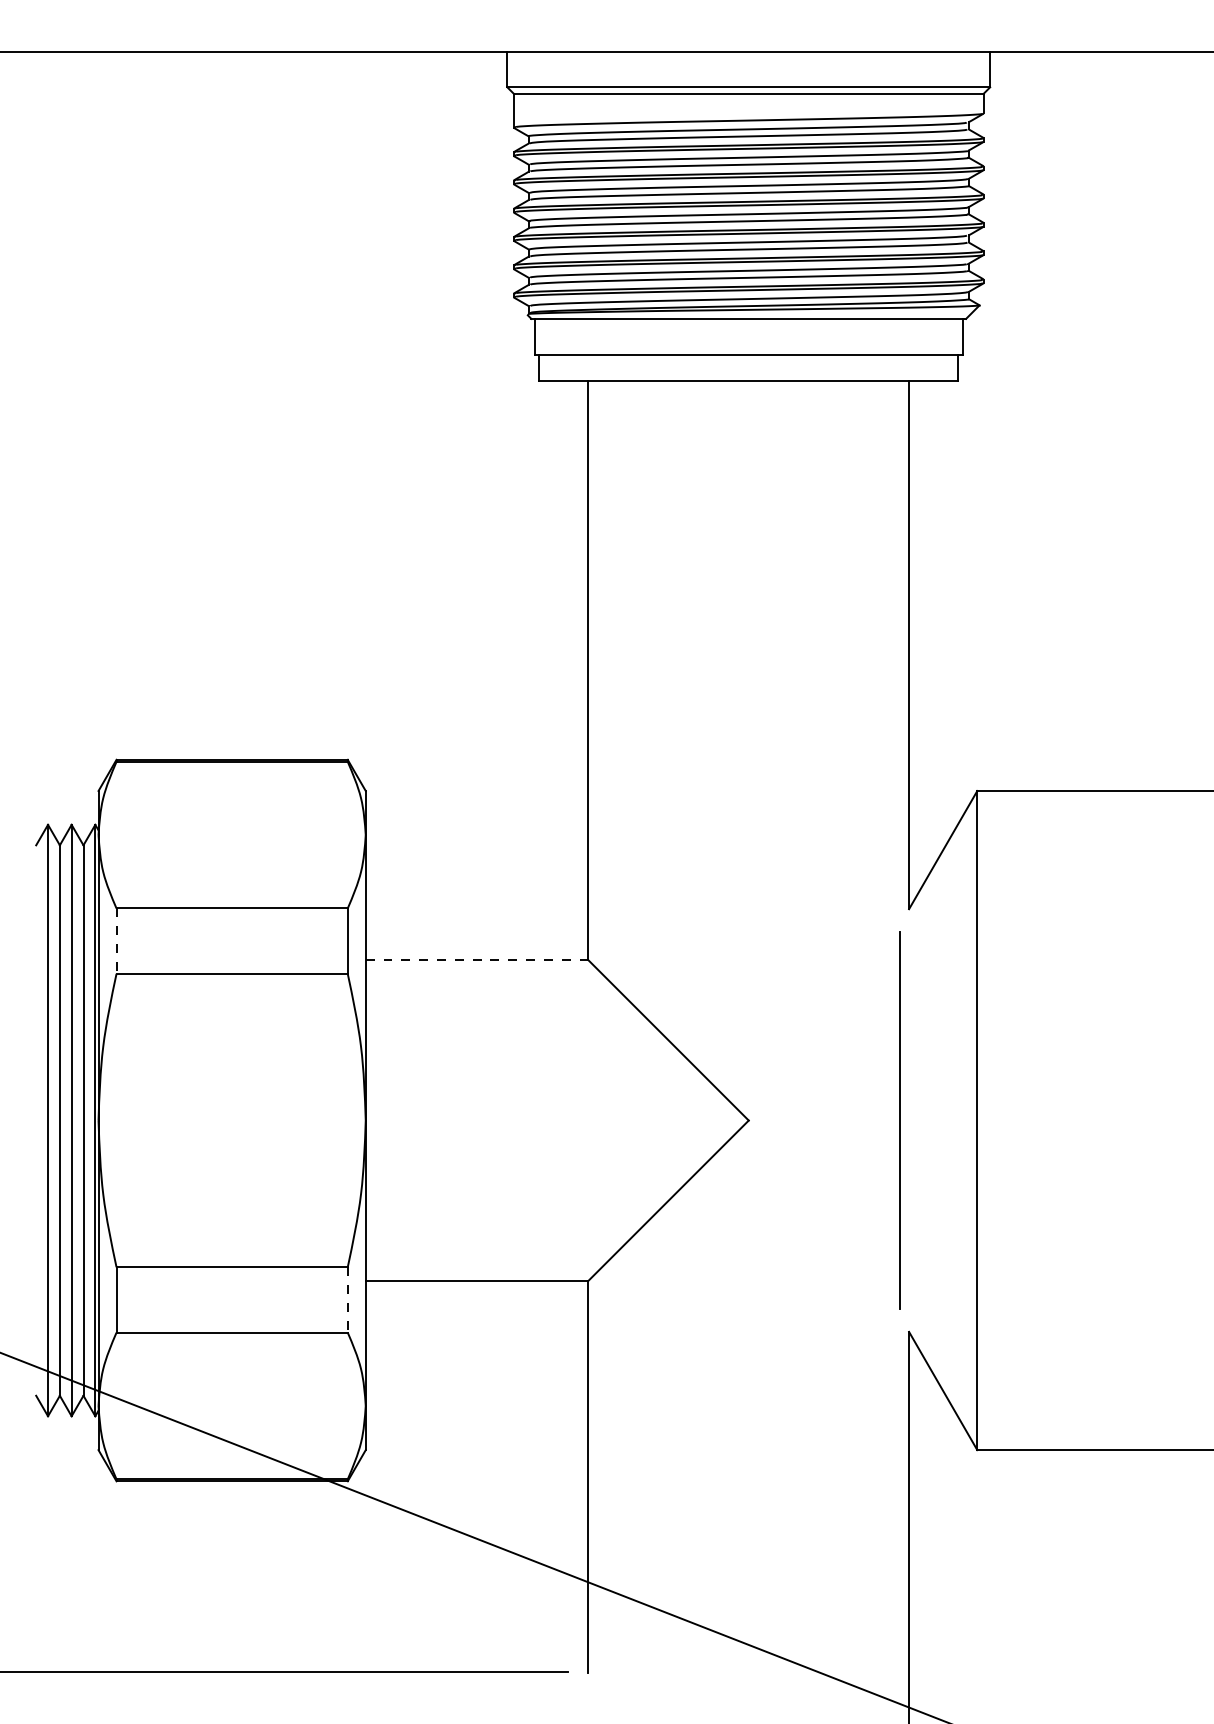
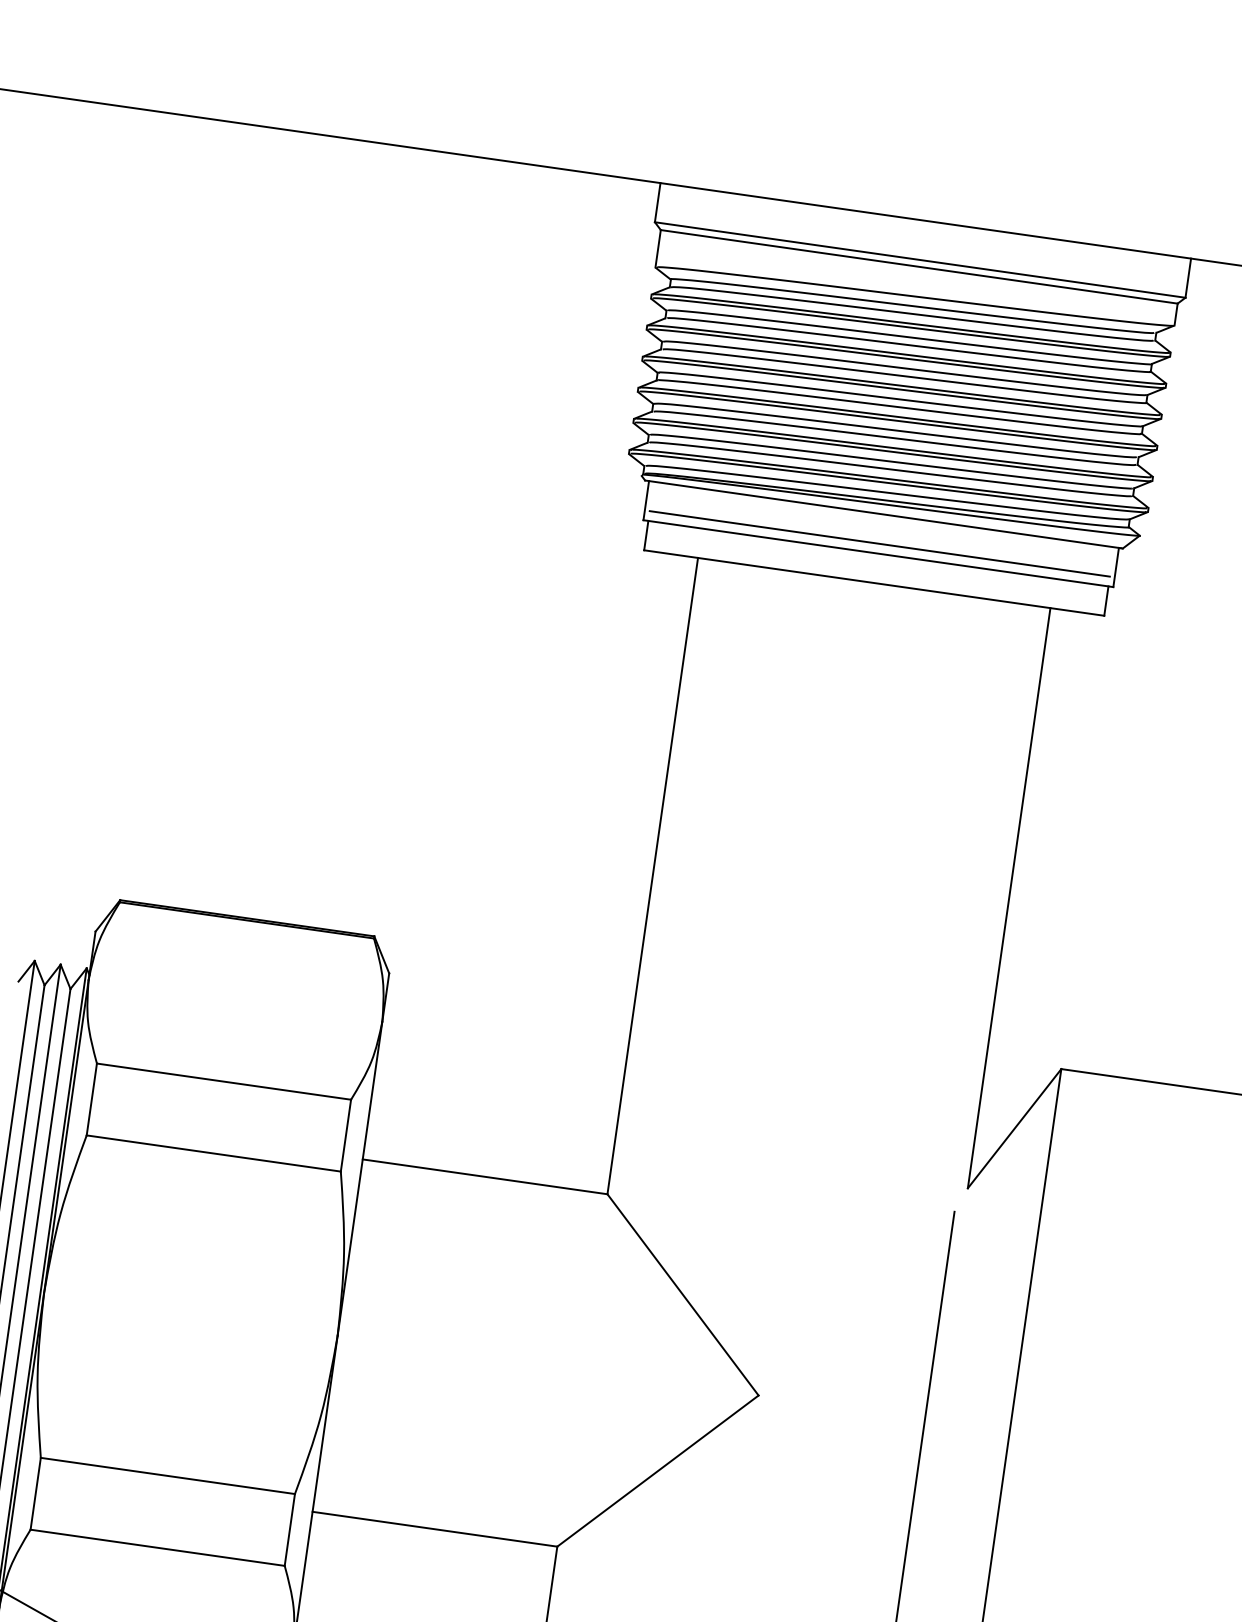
line: (748, 345) -> (879, 543), added
line: (116, 941) -> (91, 1099), dashed -> solid
line: (476, 960) -> (484, 1177), dashed -> solid
line: (347, 1299) -> (289, 1529), dashed -> solid

